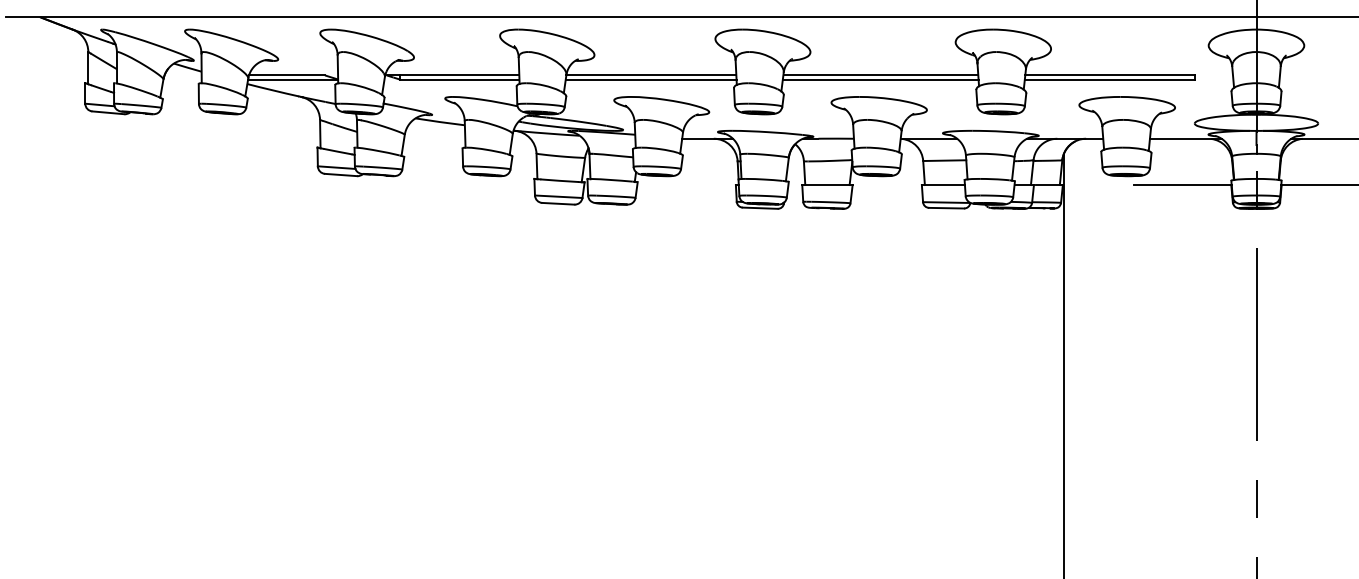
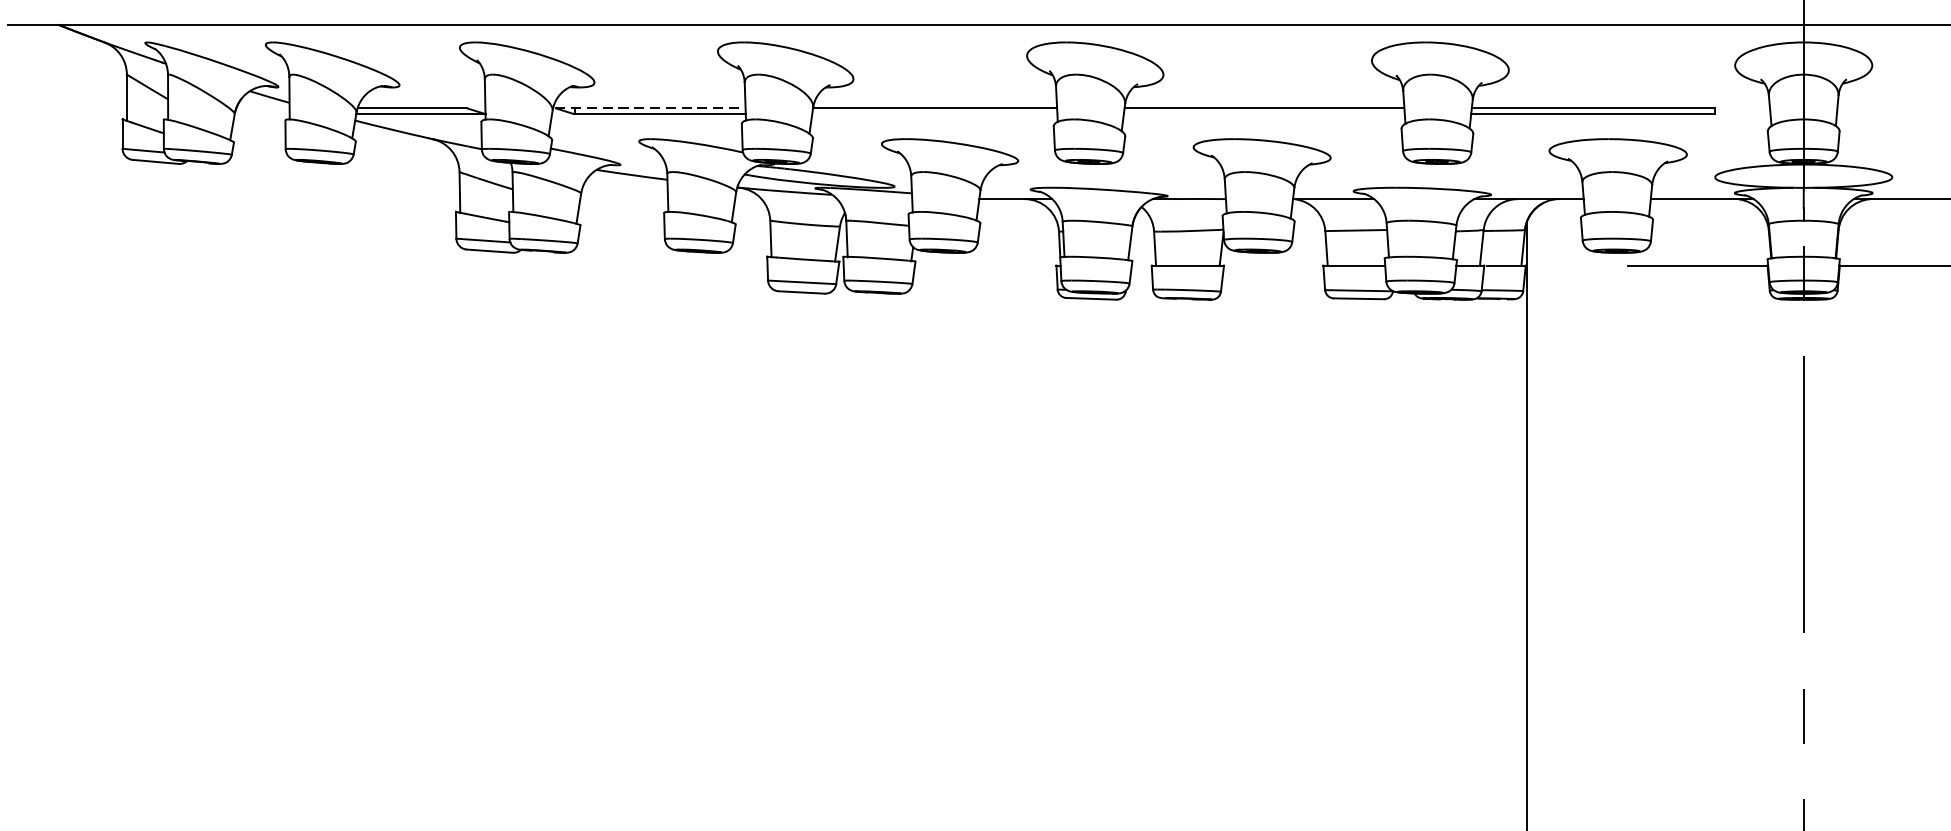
line: (453, 75) -> (651, 108), solid -> dashed
line: (650, 79) -> (933, 114), removed
line: (880, 79) -> (1264, 114), removed

